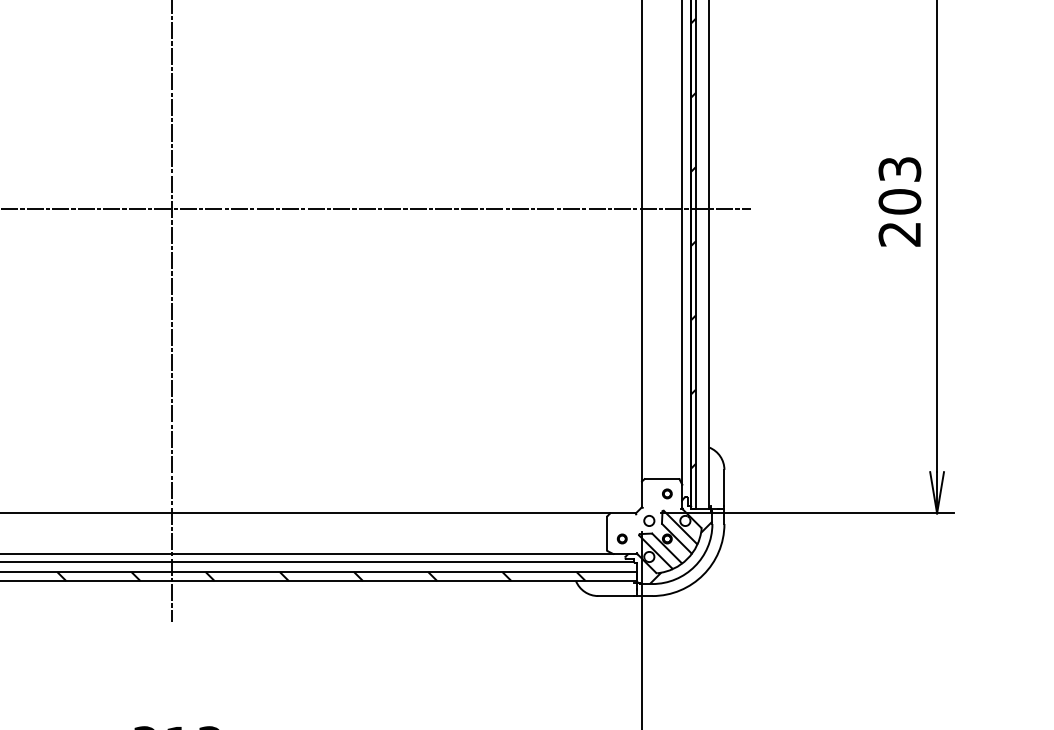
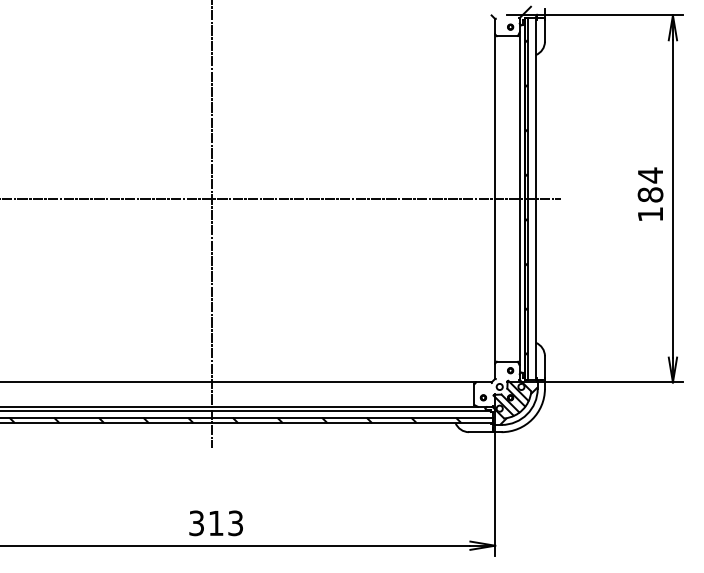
text: (899, 201) -> (650, 194), 203 -> 184

